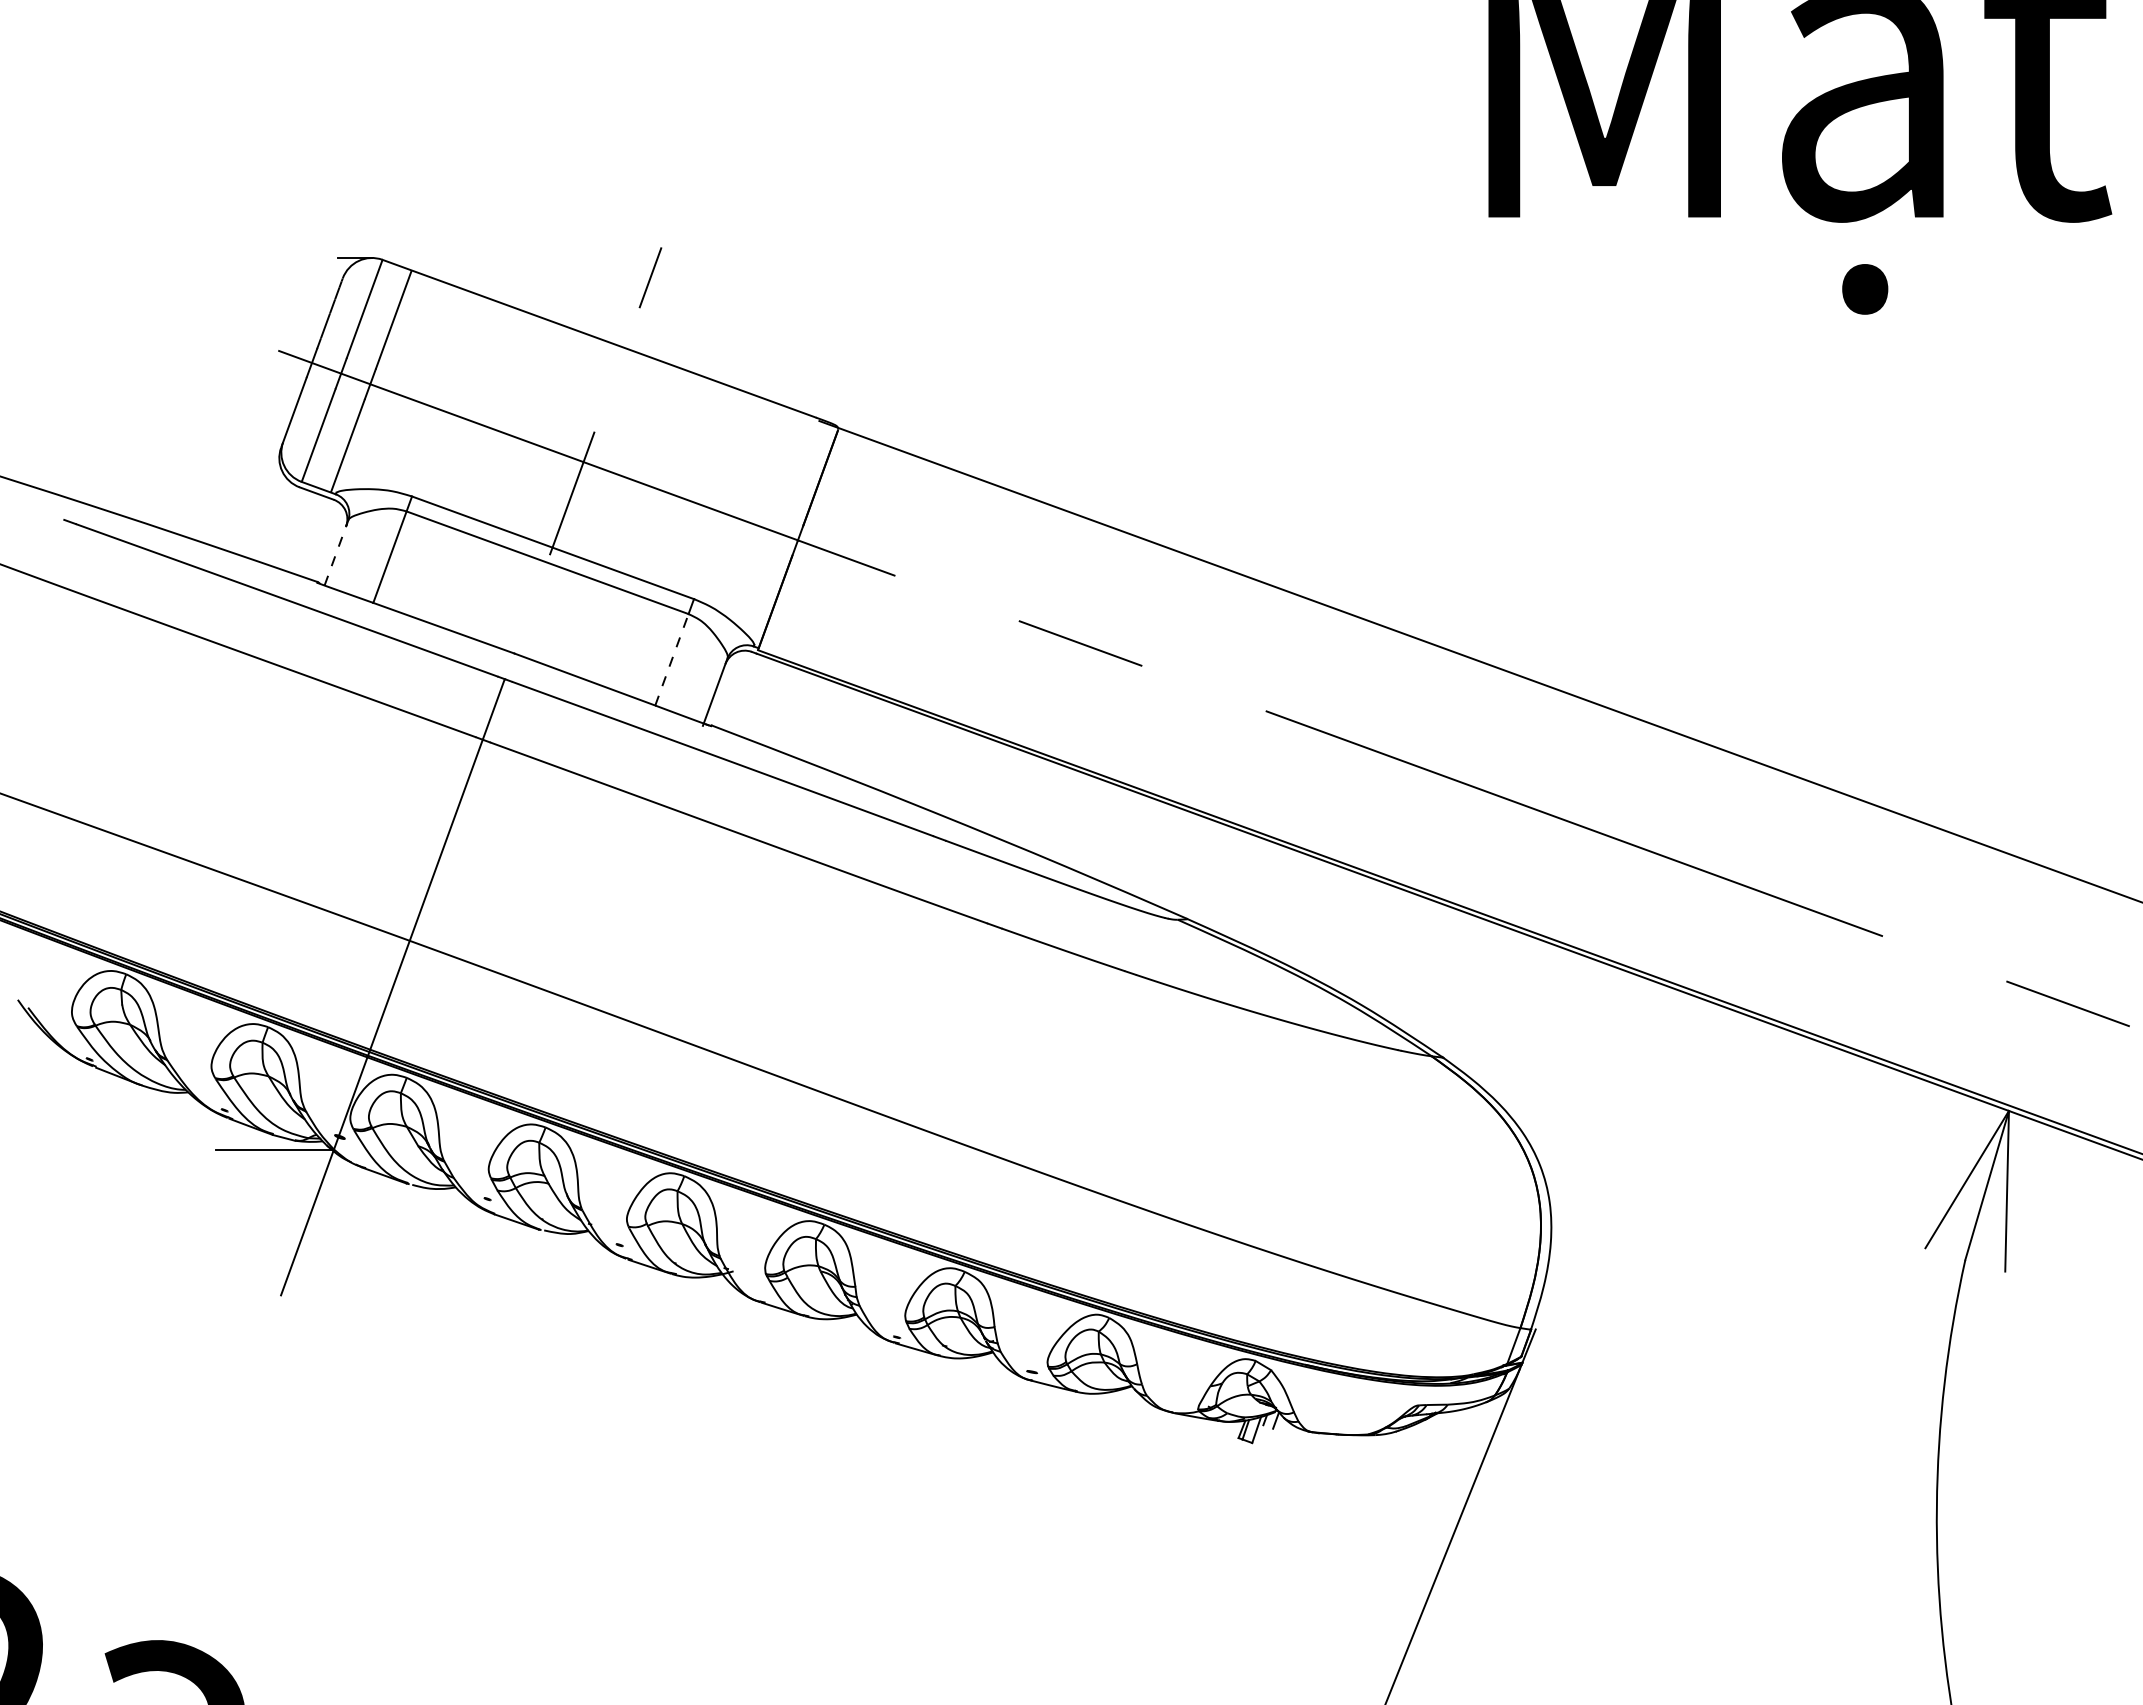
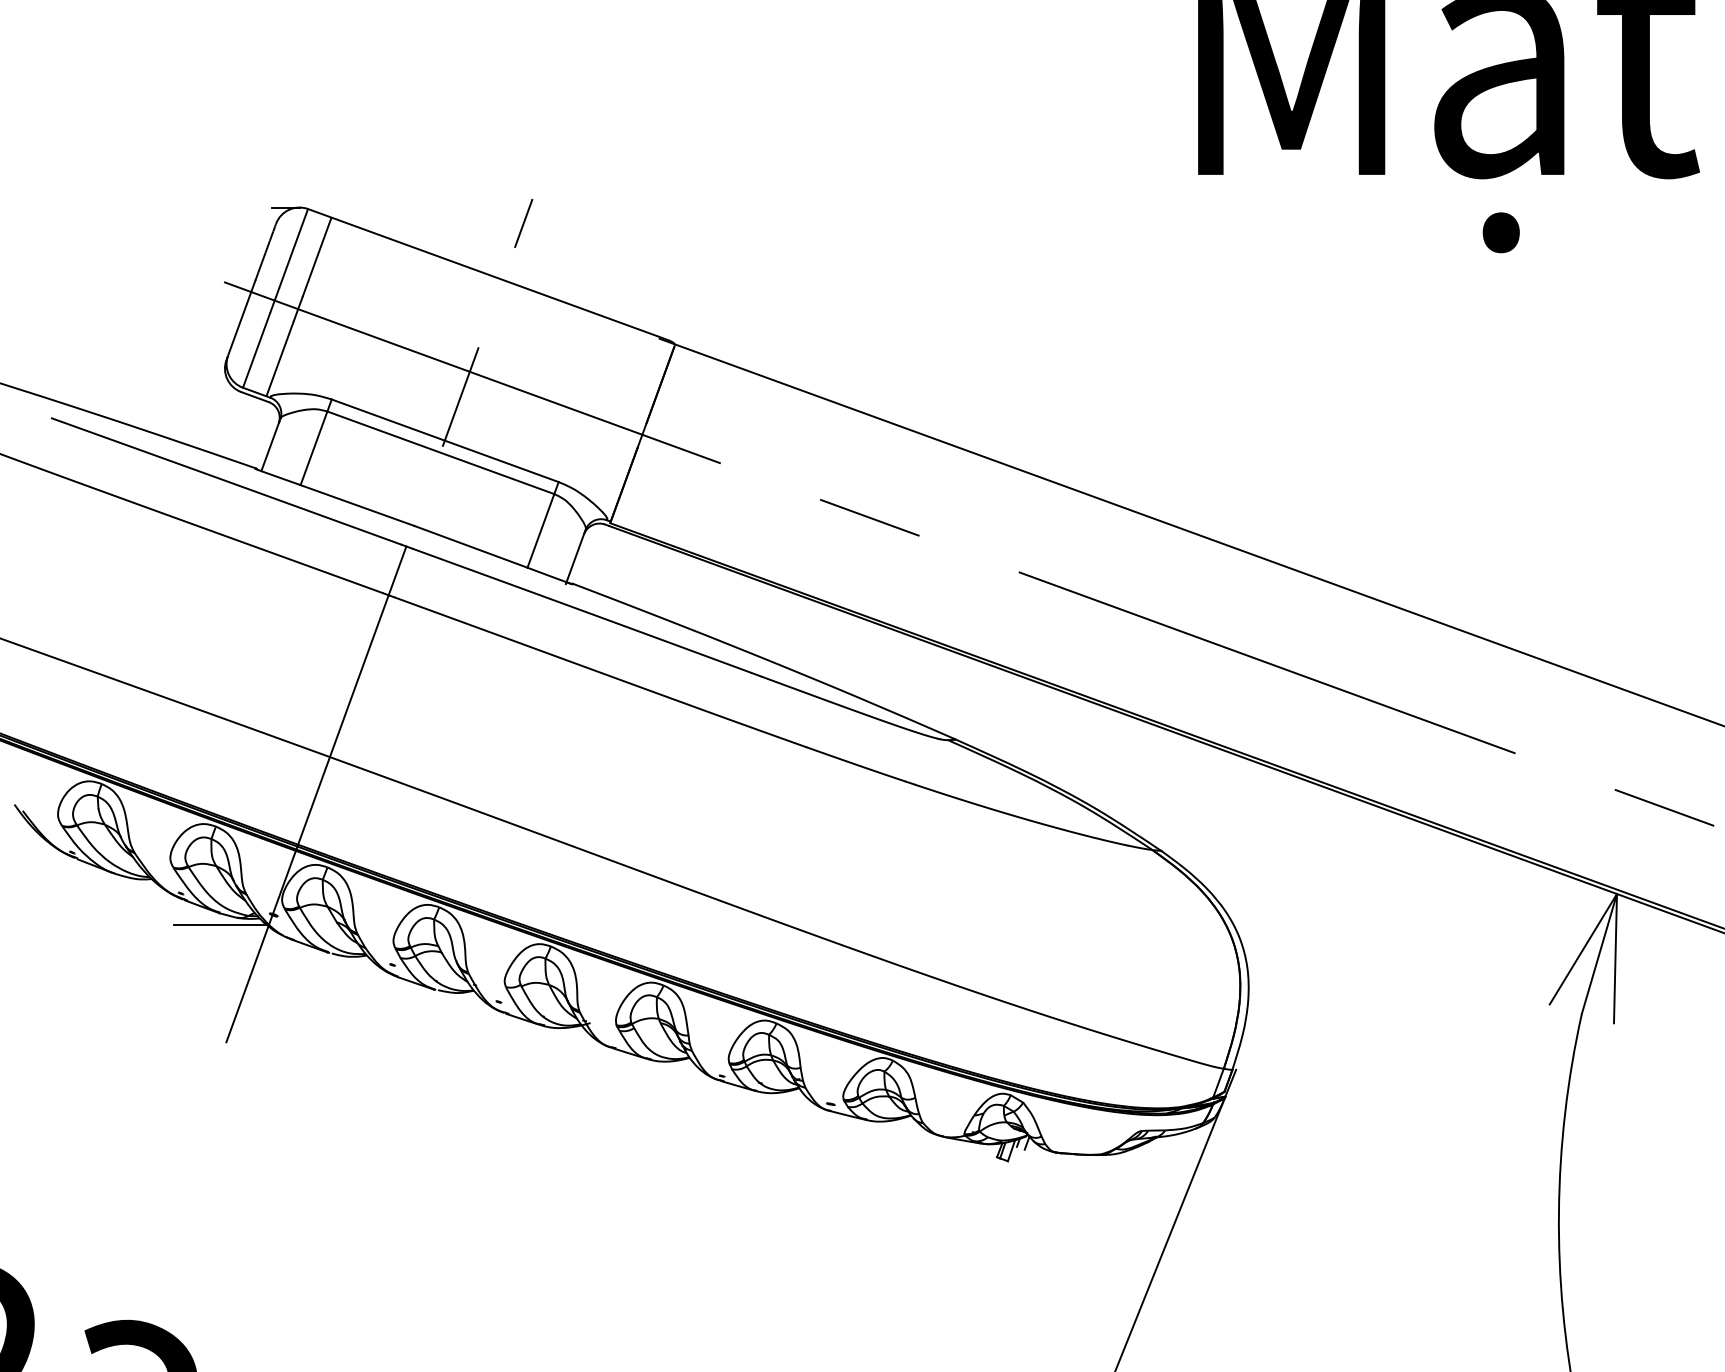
line: (336, 551) -> (270, 443), dashed -> solid
line: (671, 659) -> (540, 530), dashed -> solid

